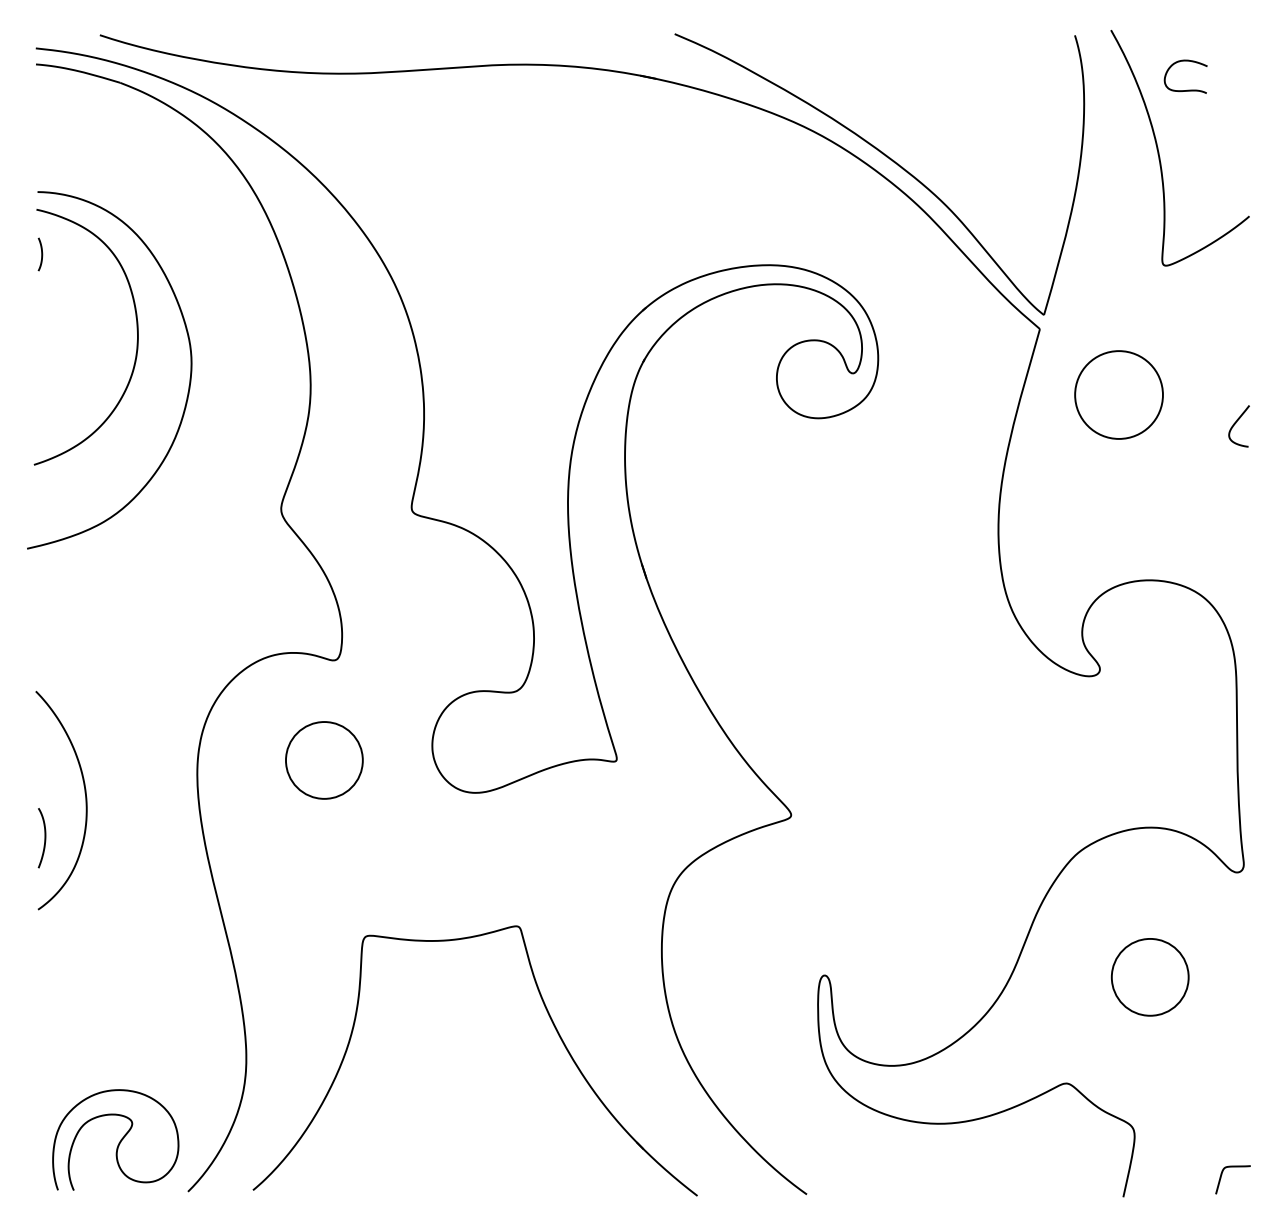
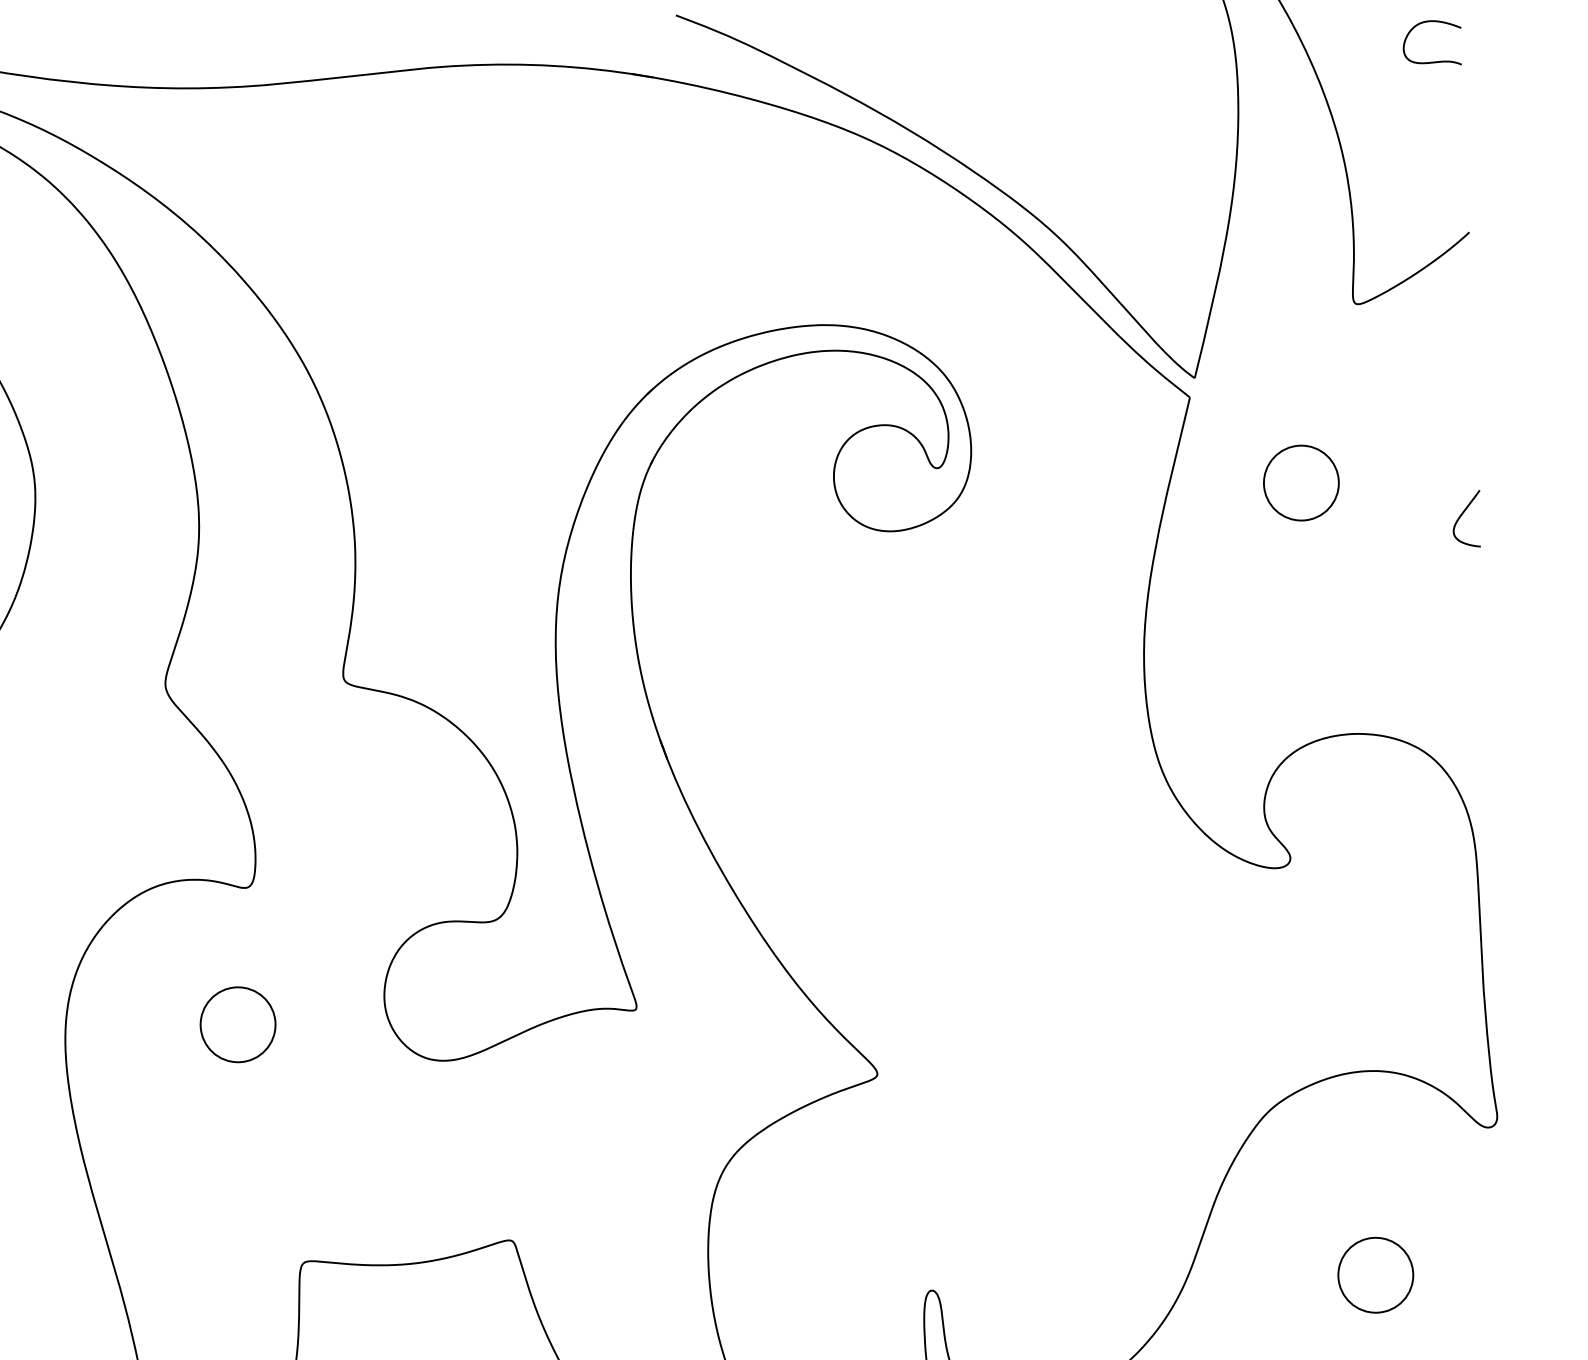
curve: (1187, 89) -> (1435, 60), moved
circle: (1118, 394) -> (1300, 482), size x0.62
circle: (323, 760) -> (236, 1024), size x0.71
circle: (1149, 976) -> (1374, 1274), size x0.71

